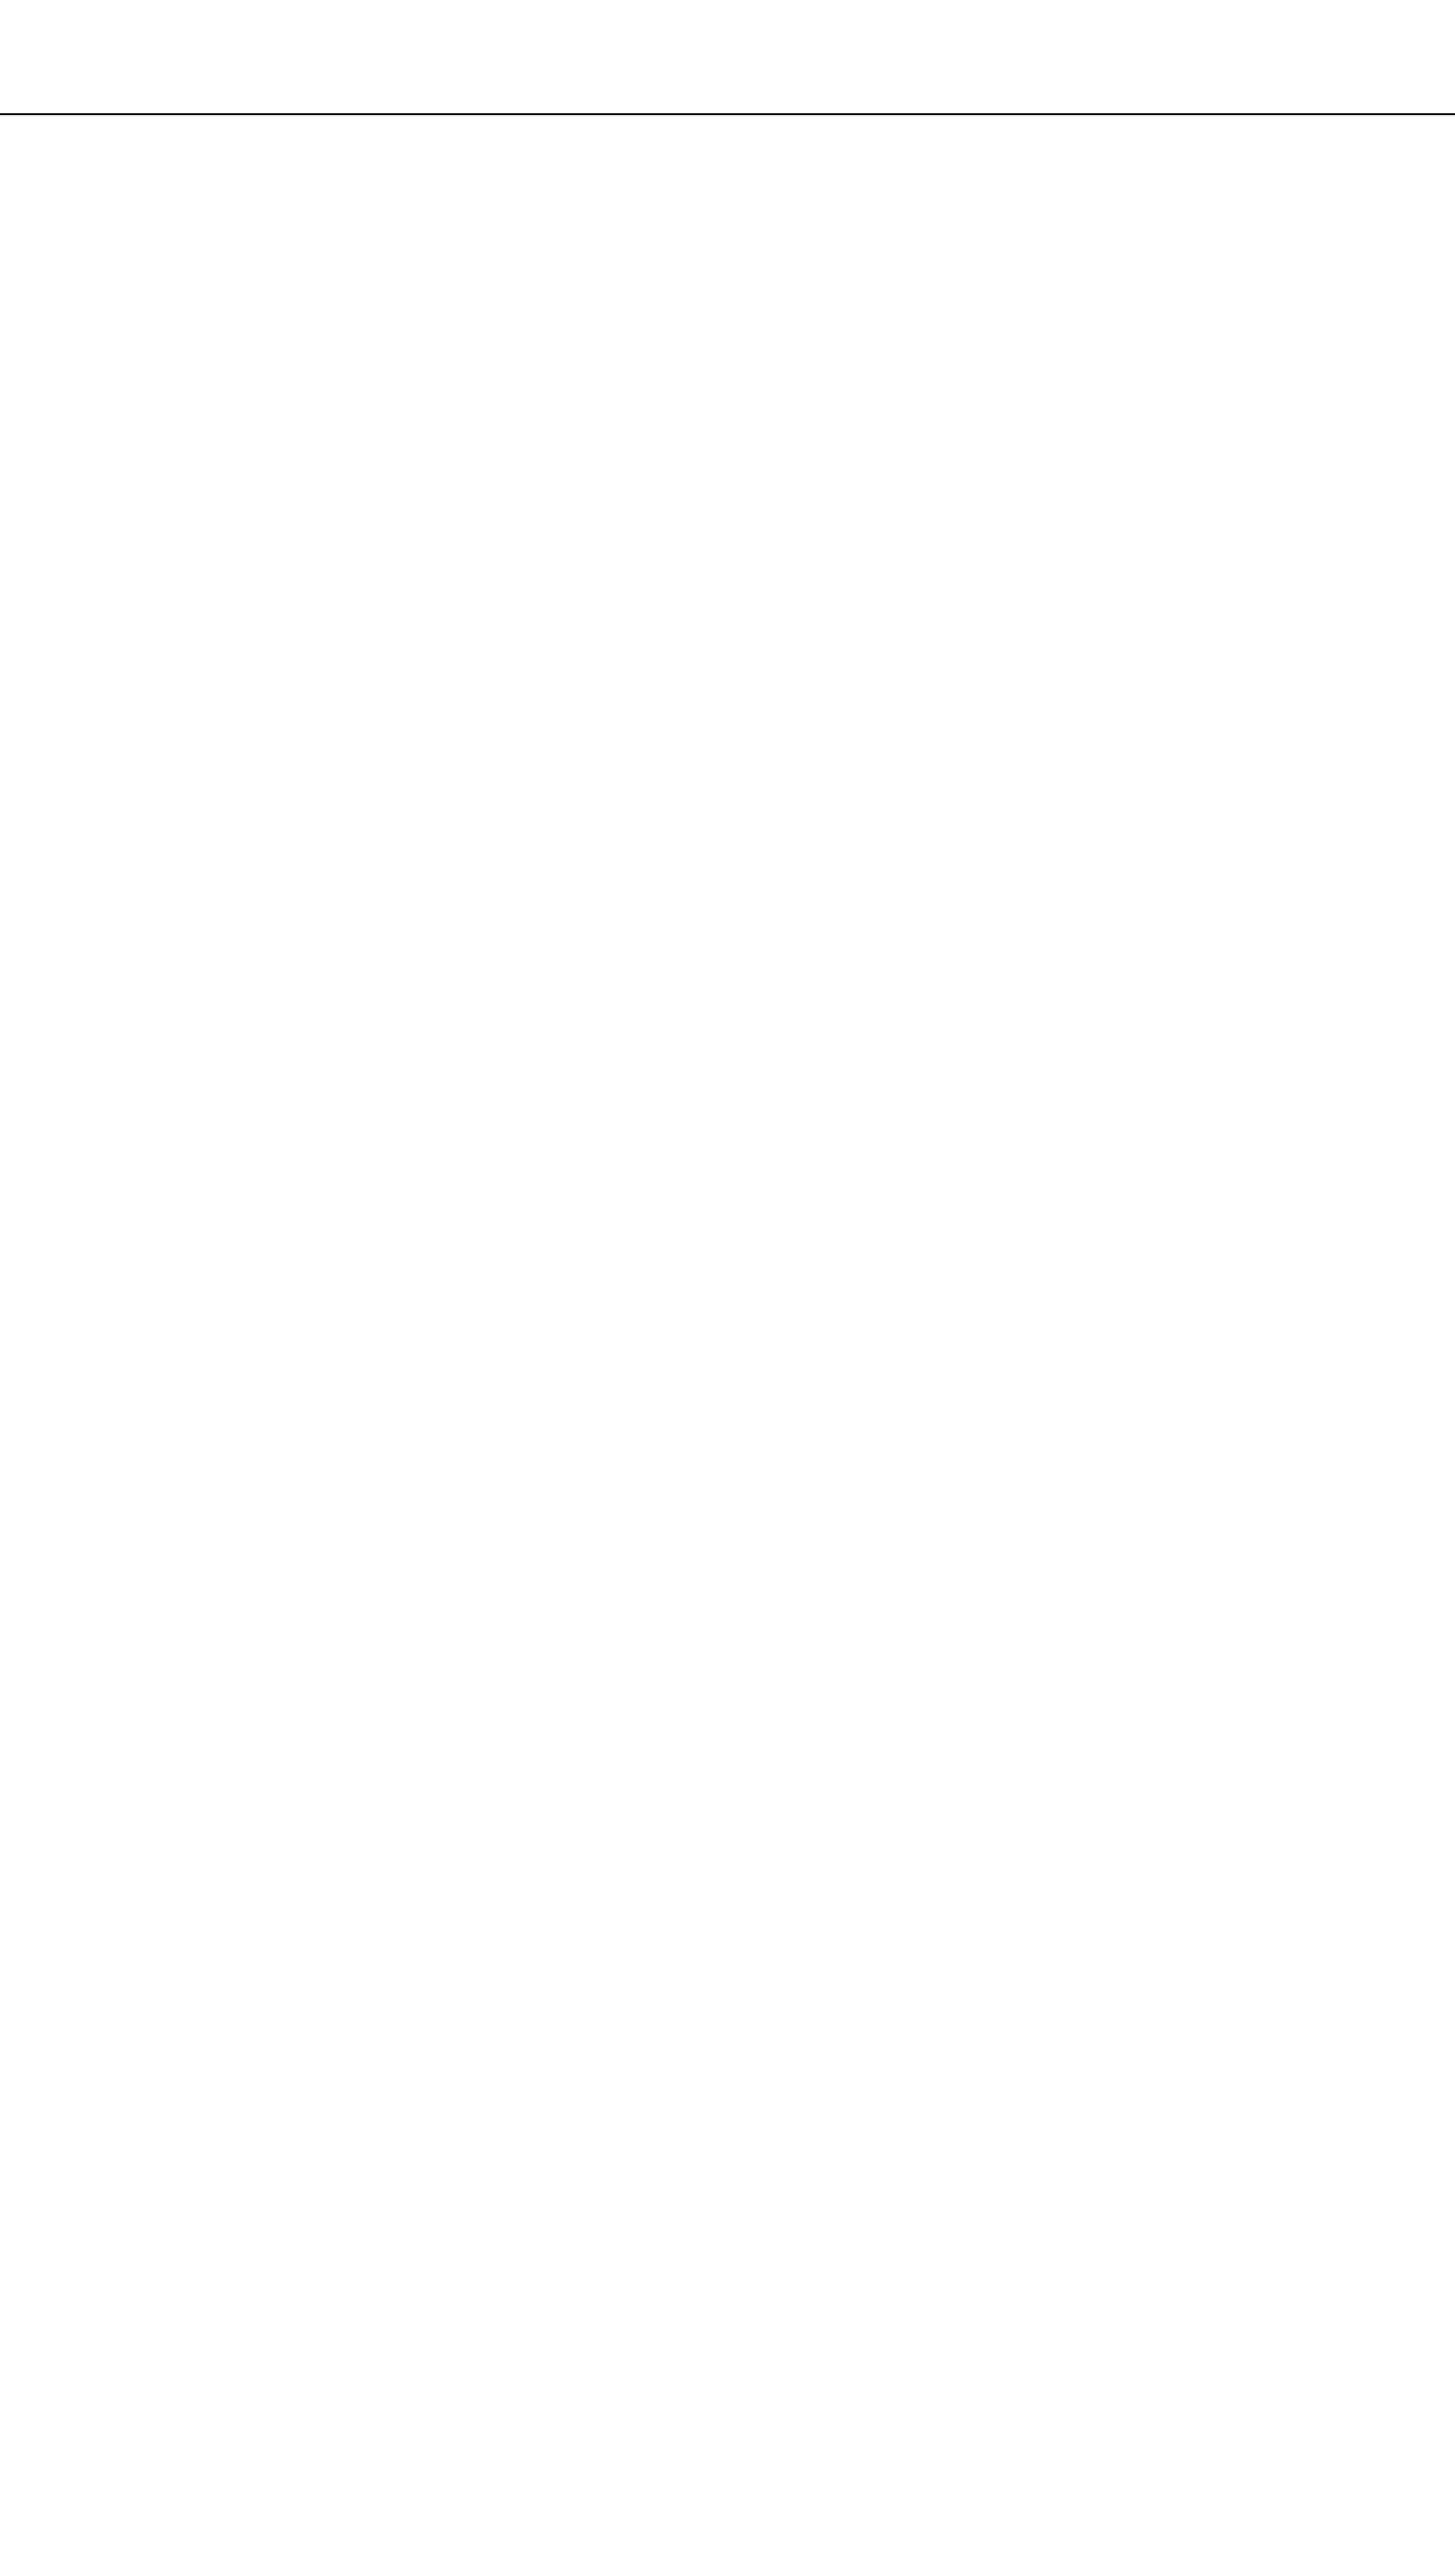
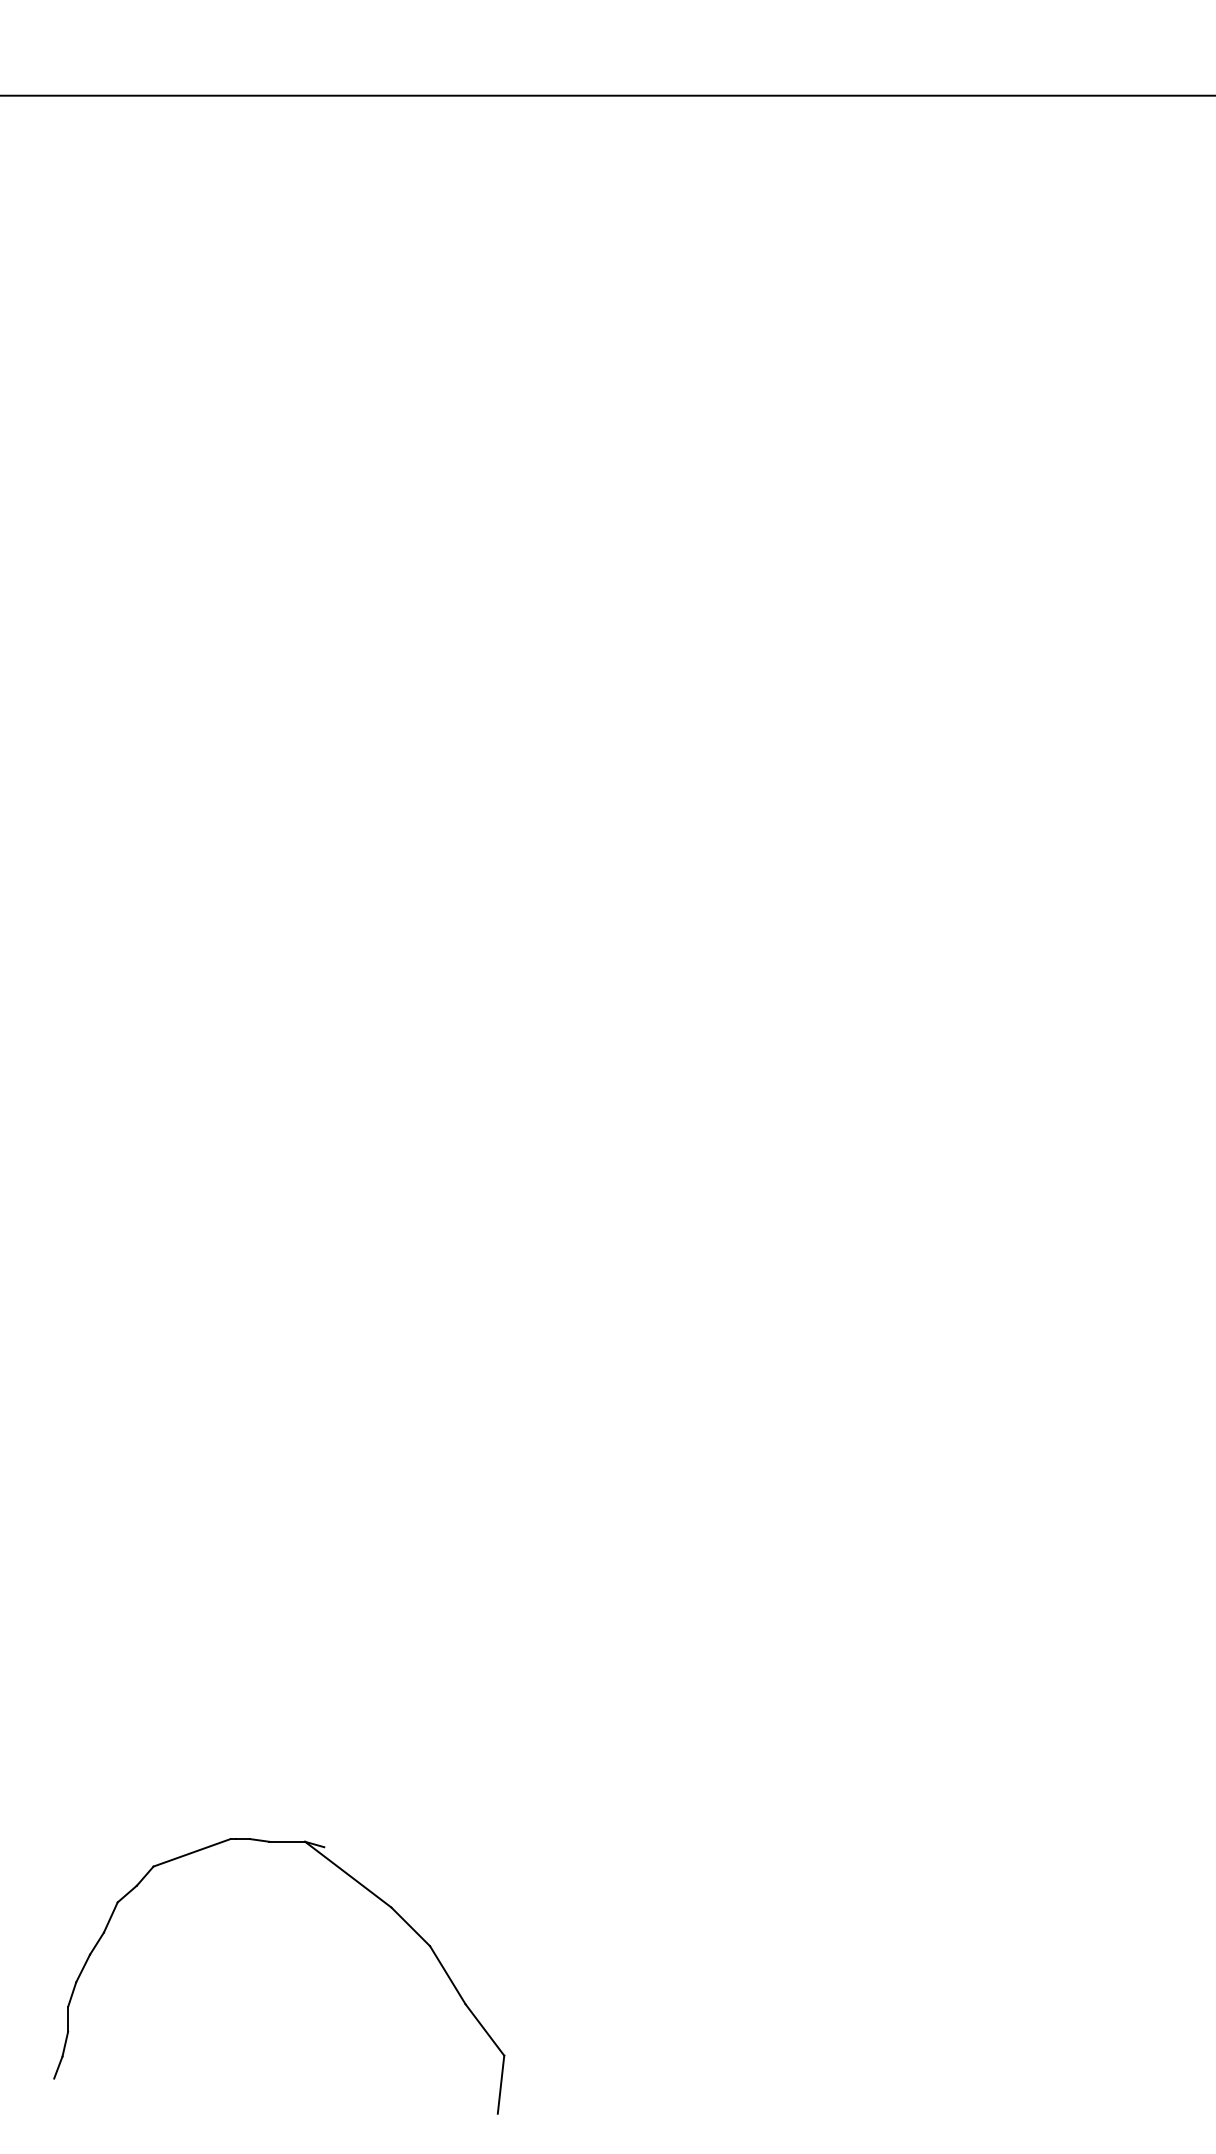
part: (420, 2246) -> (351, 1878), added

